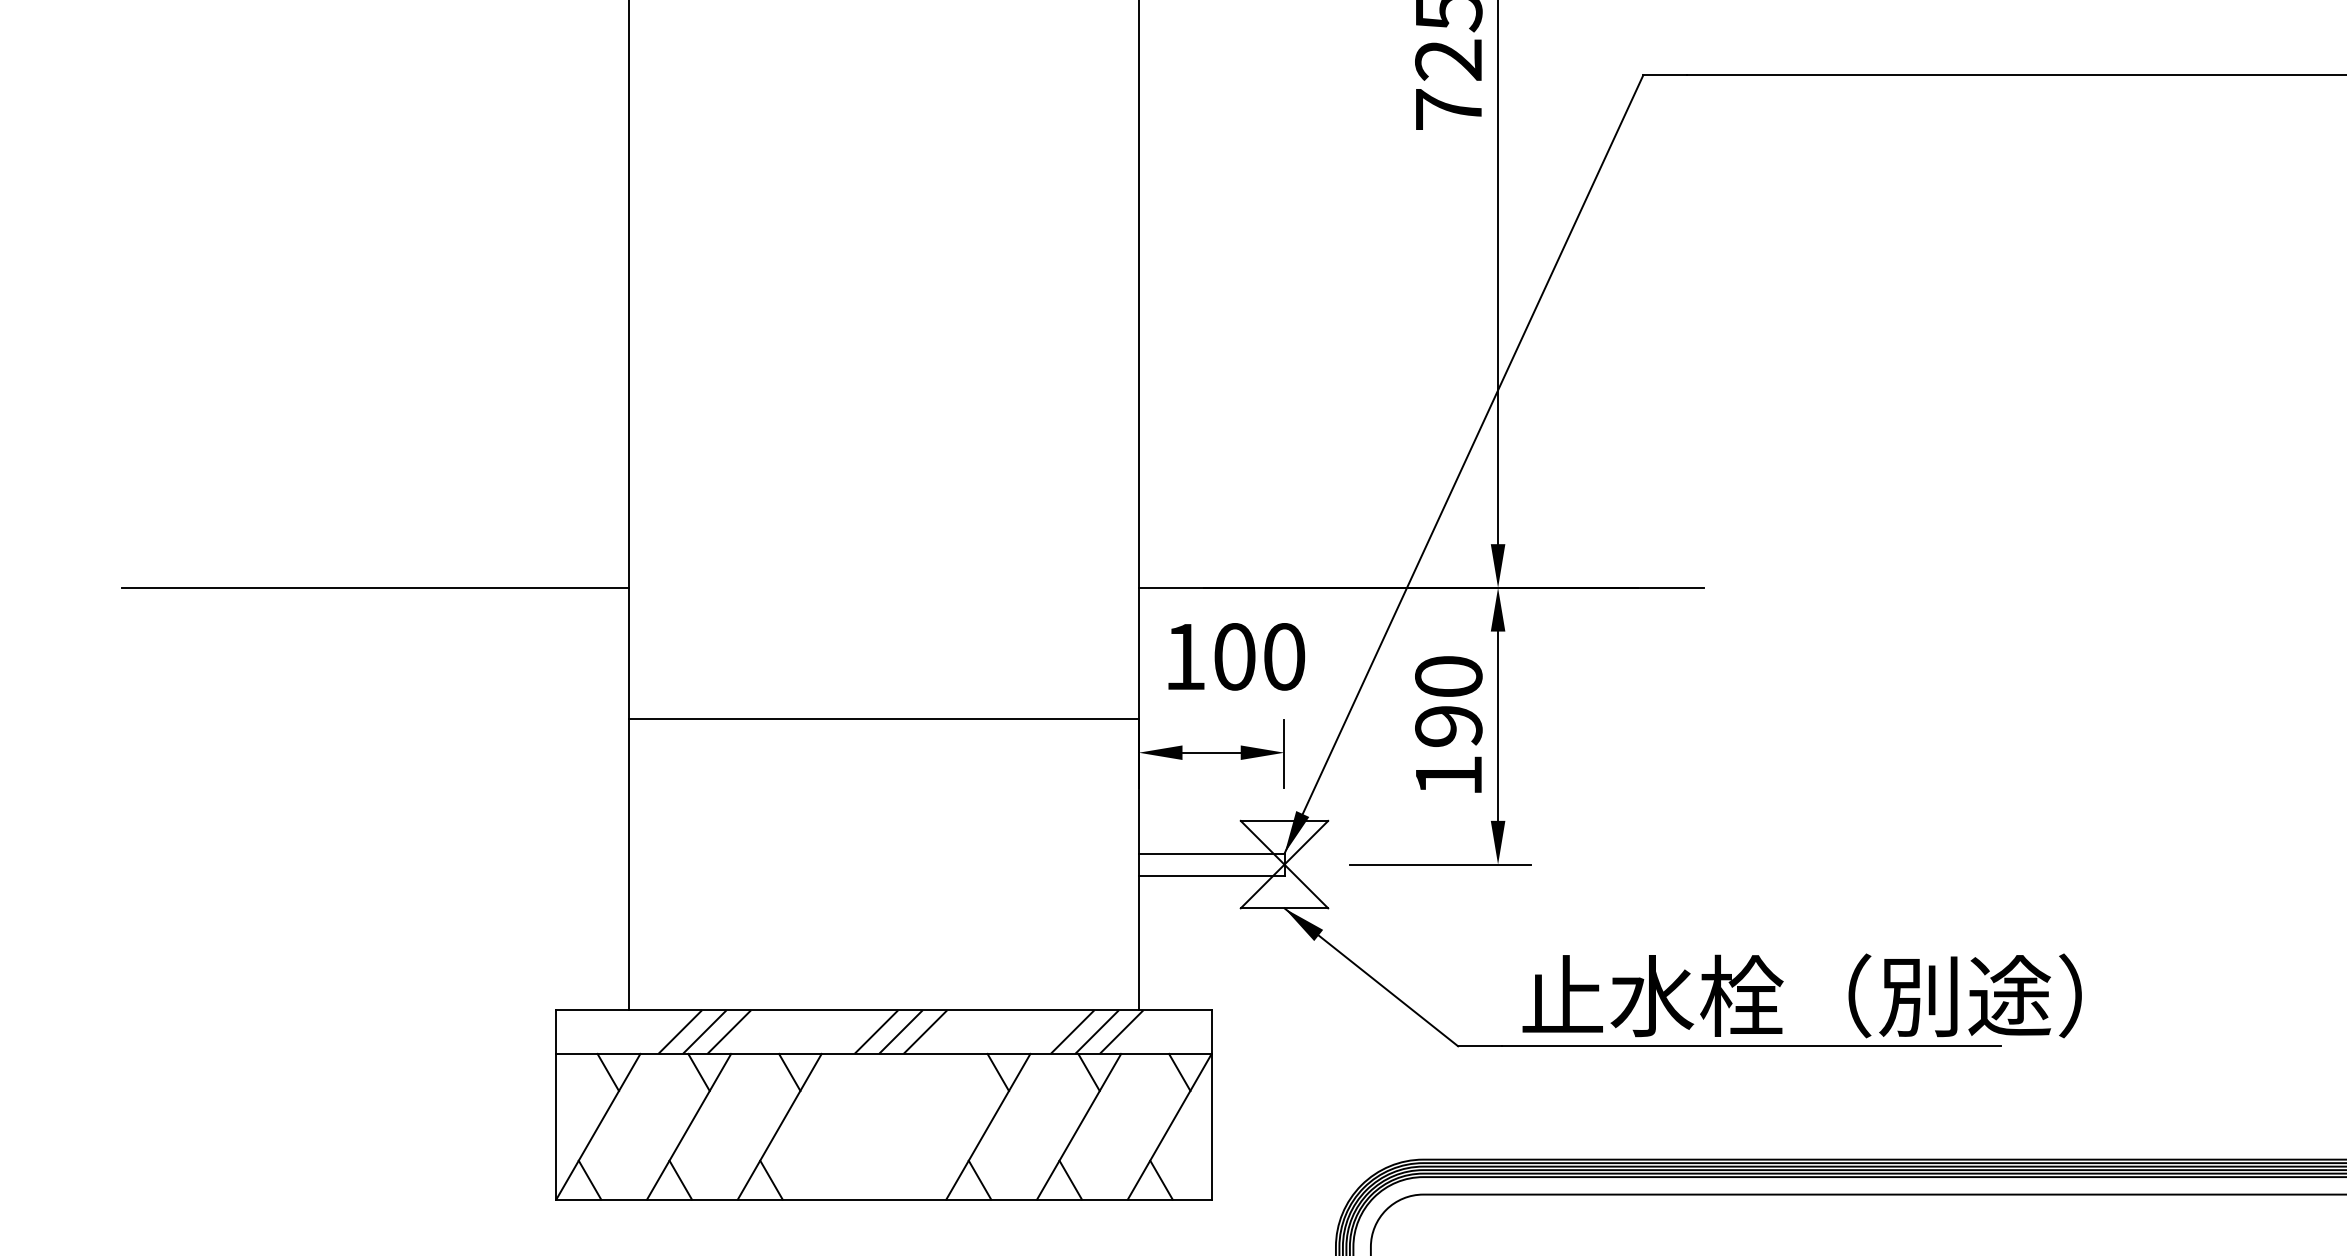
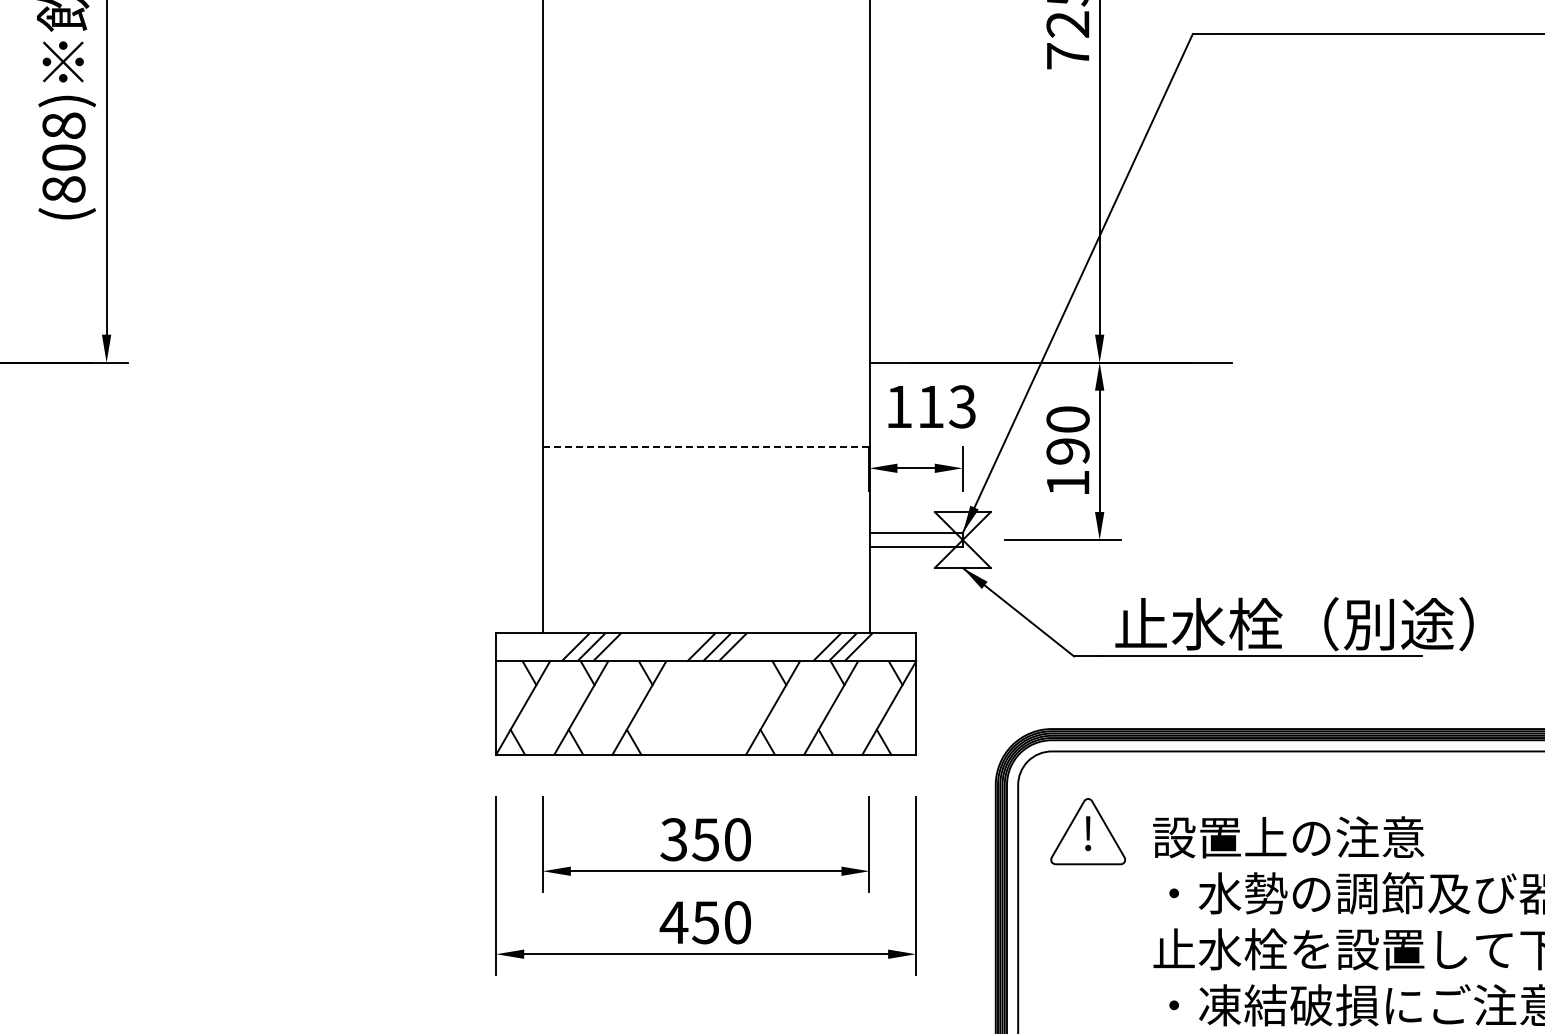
line: (374, 587) -> (379, 362), removed
text: (1259, 656) -> (946, 406), 100 -> 113
line: (884, 718) -> (706, 446), solid -> dashed

